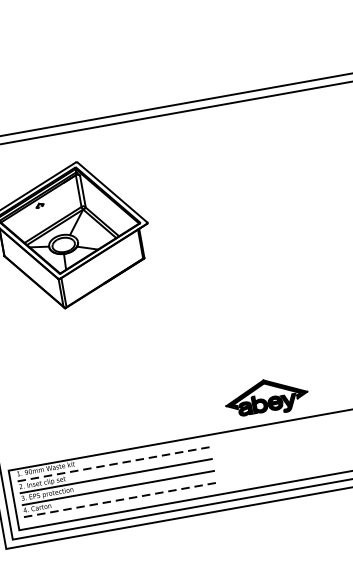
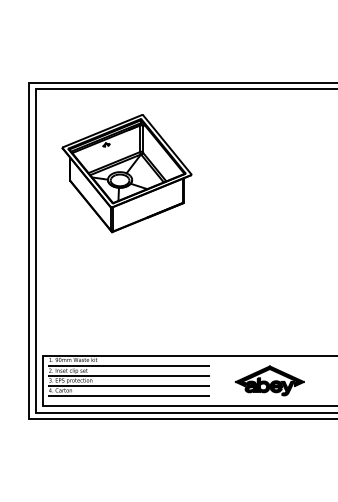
part: (266, 397) -> (269, 380), moved
line: (114, 463) -> (129, 365), dashed -> solid
line: (120, 499) -> (129, 395), dashed -> solid

